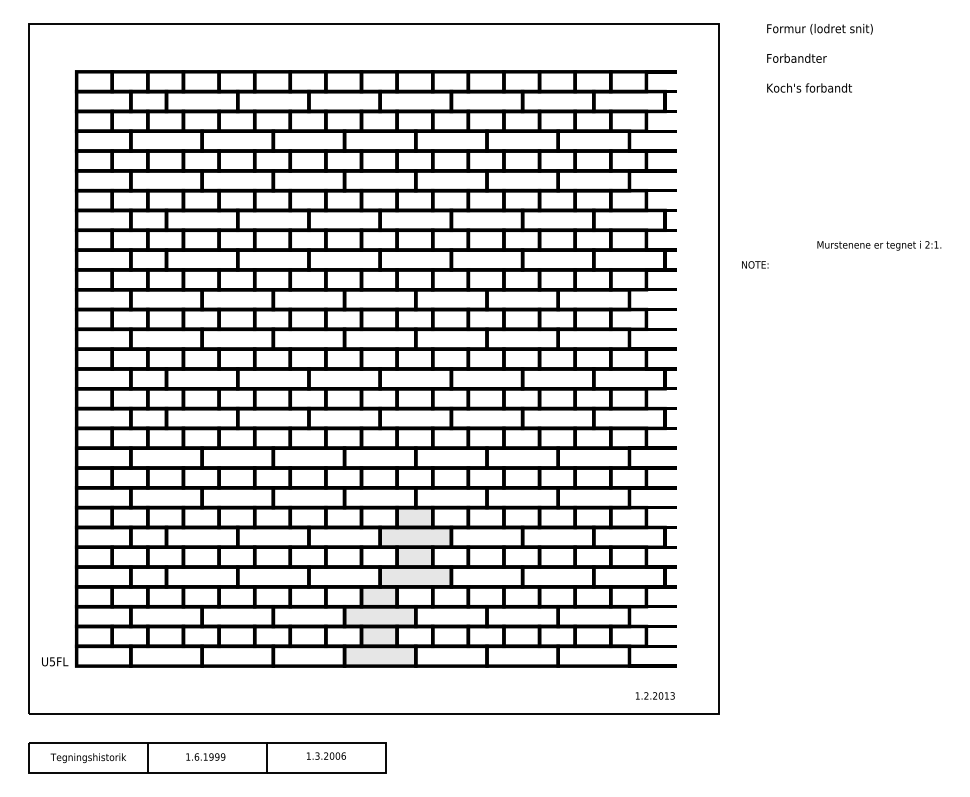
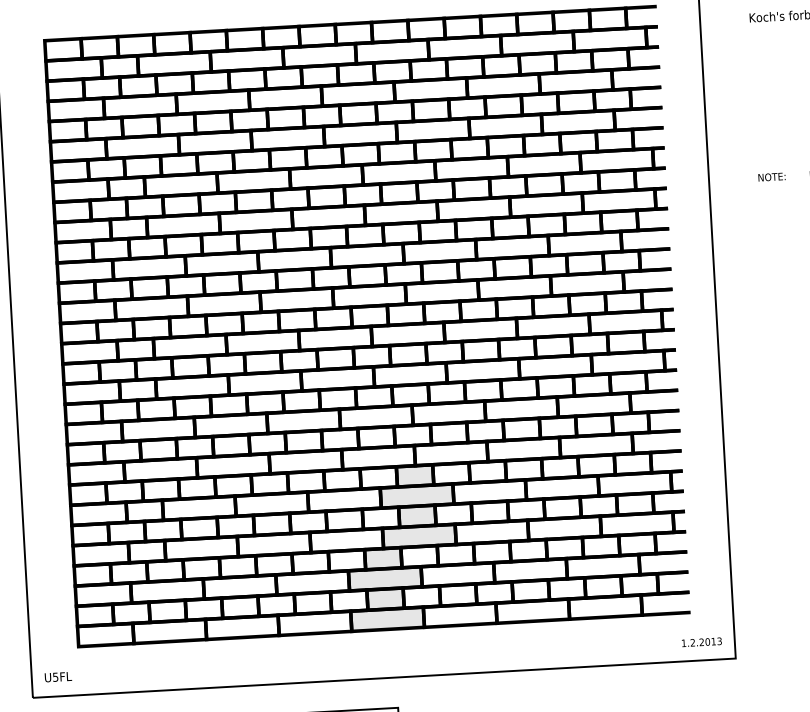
text: (755, 264) -> (772, 176), moved
text: (55, 661) -> (58, 676), moved
text: (655, 695) -> (702, 641), moved

